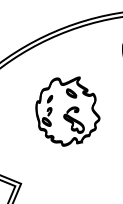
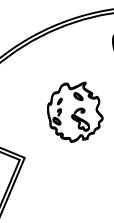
part: (68, 110) -> (75, 111), moved

